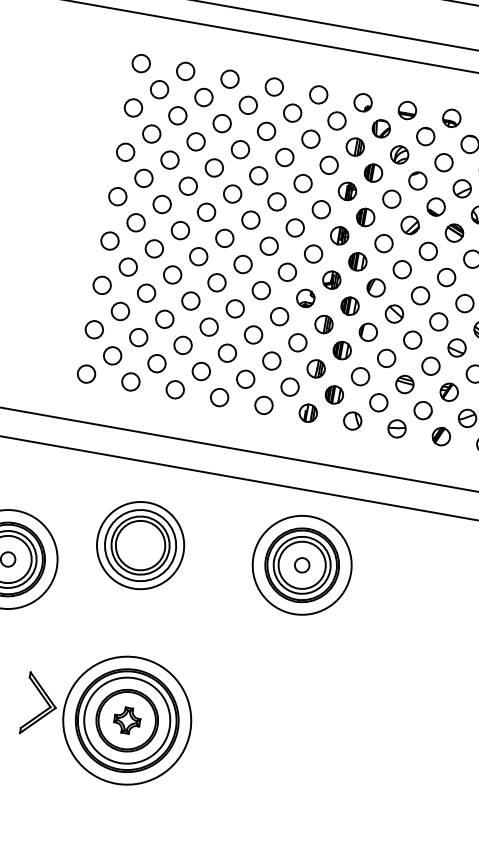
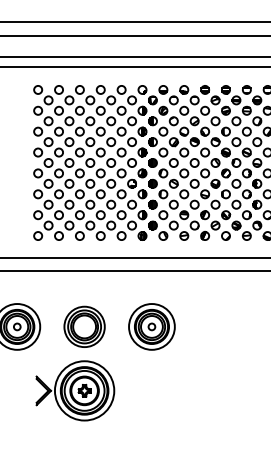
part: (140, 544) -> (84, 326), moved
part: (301, 564) -> (151, 326), moved

